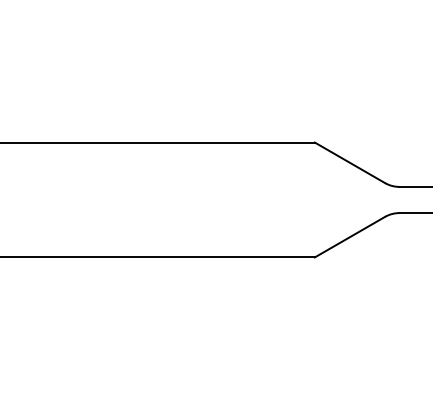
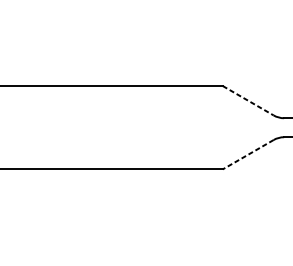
line: (350, 163) -> (248, 101), solid -> dashed
line: (349, 237) -> (247, 154), solid -> dashed

